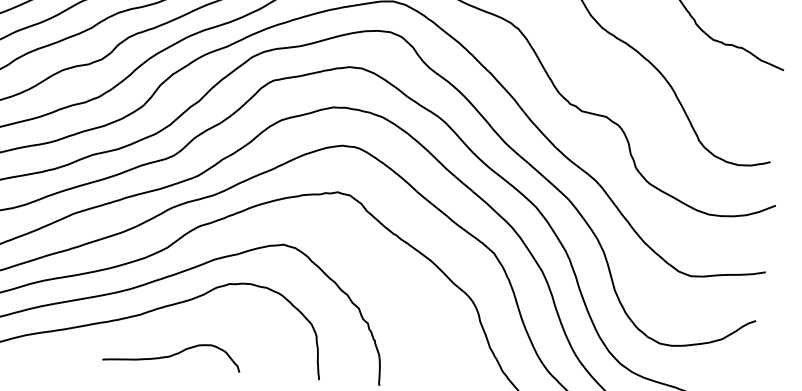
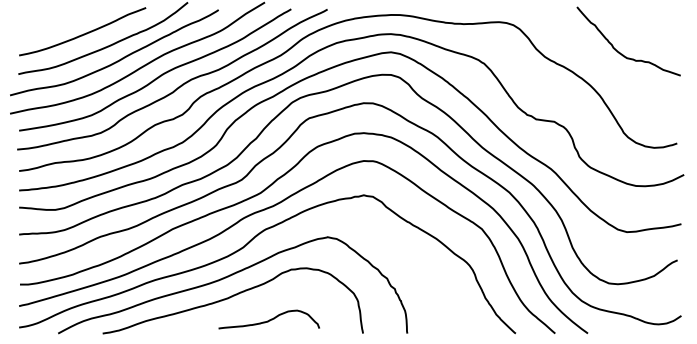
curve: (172, 353) -> (269, 319), moved

